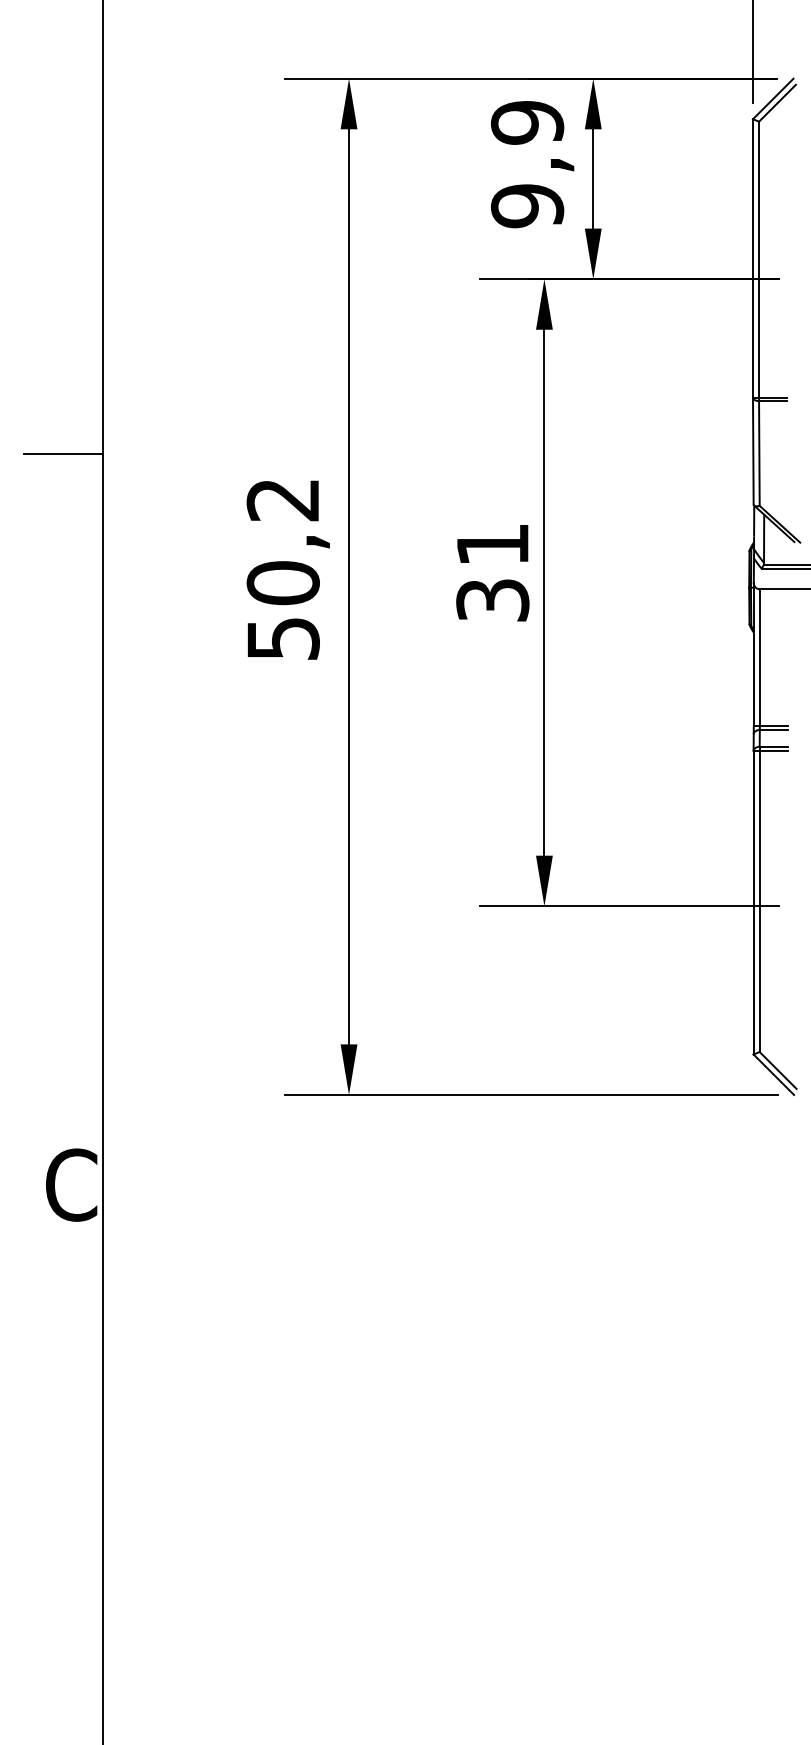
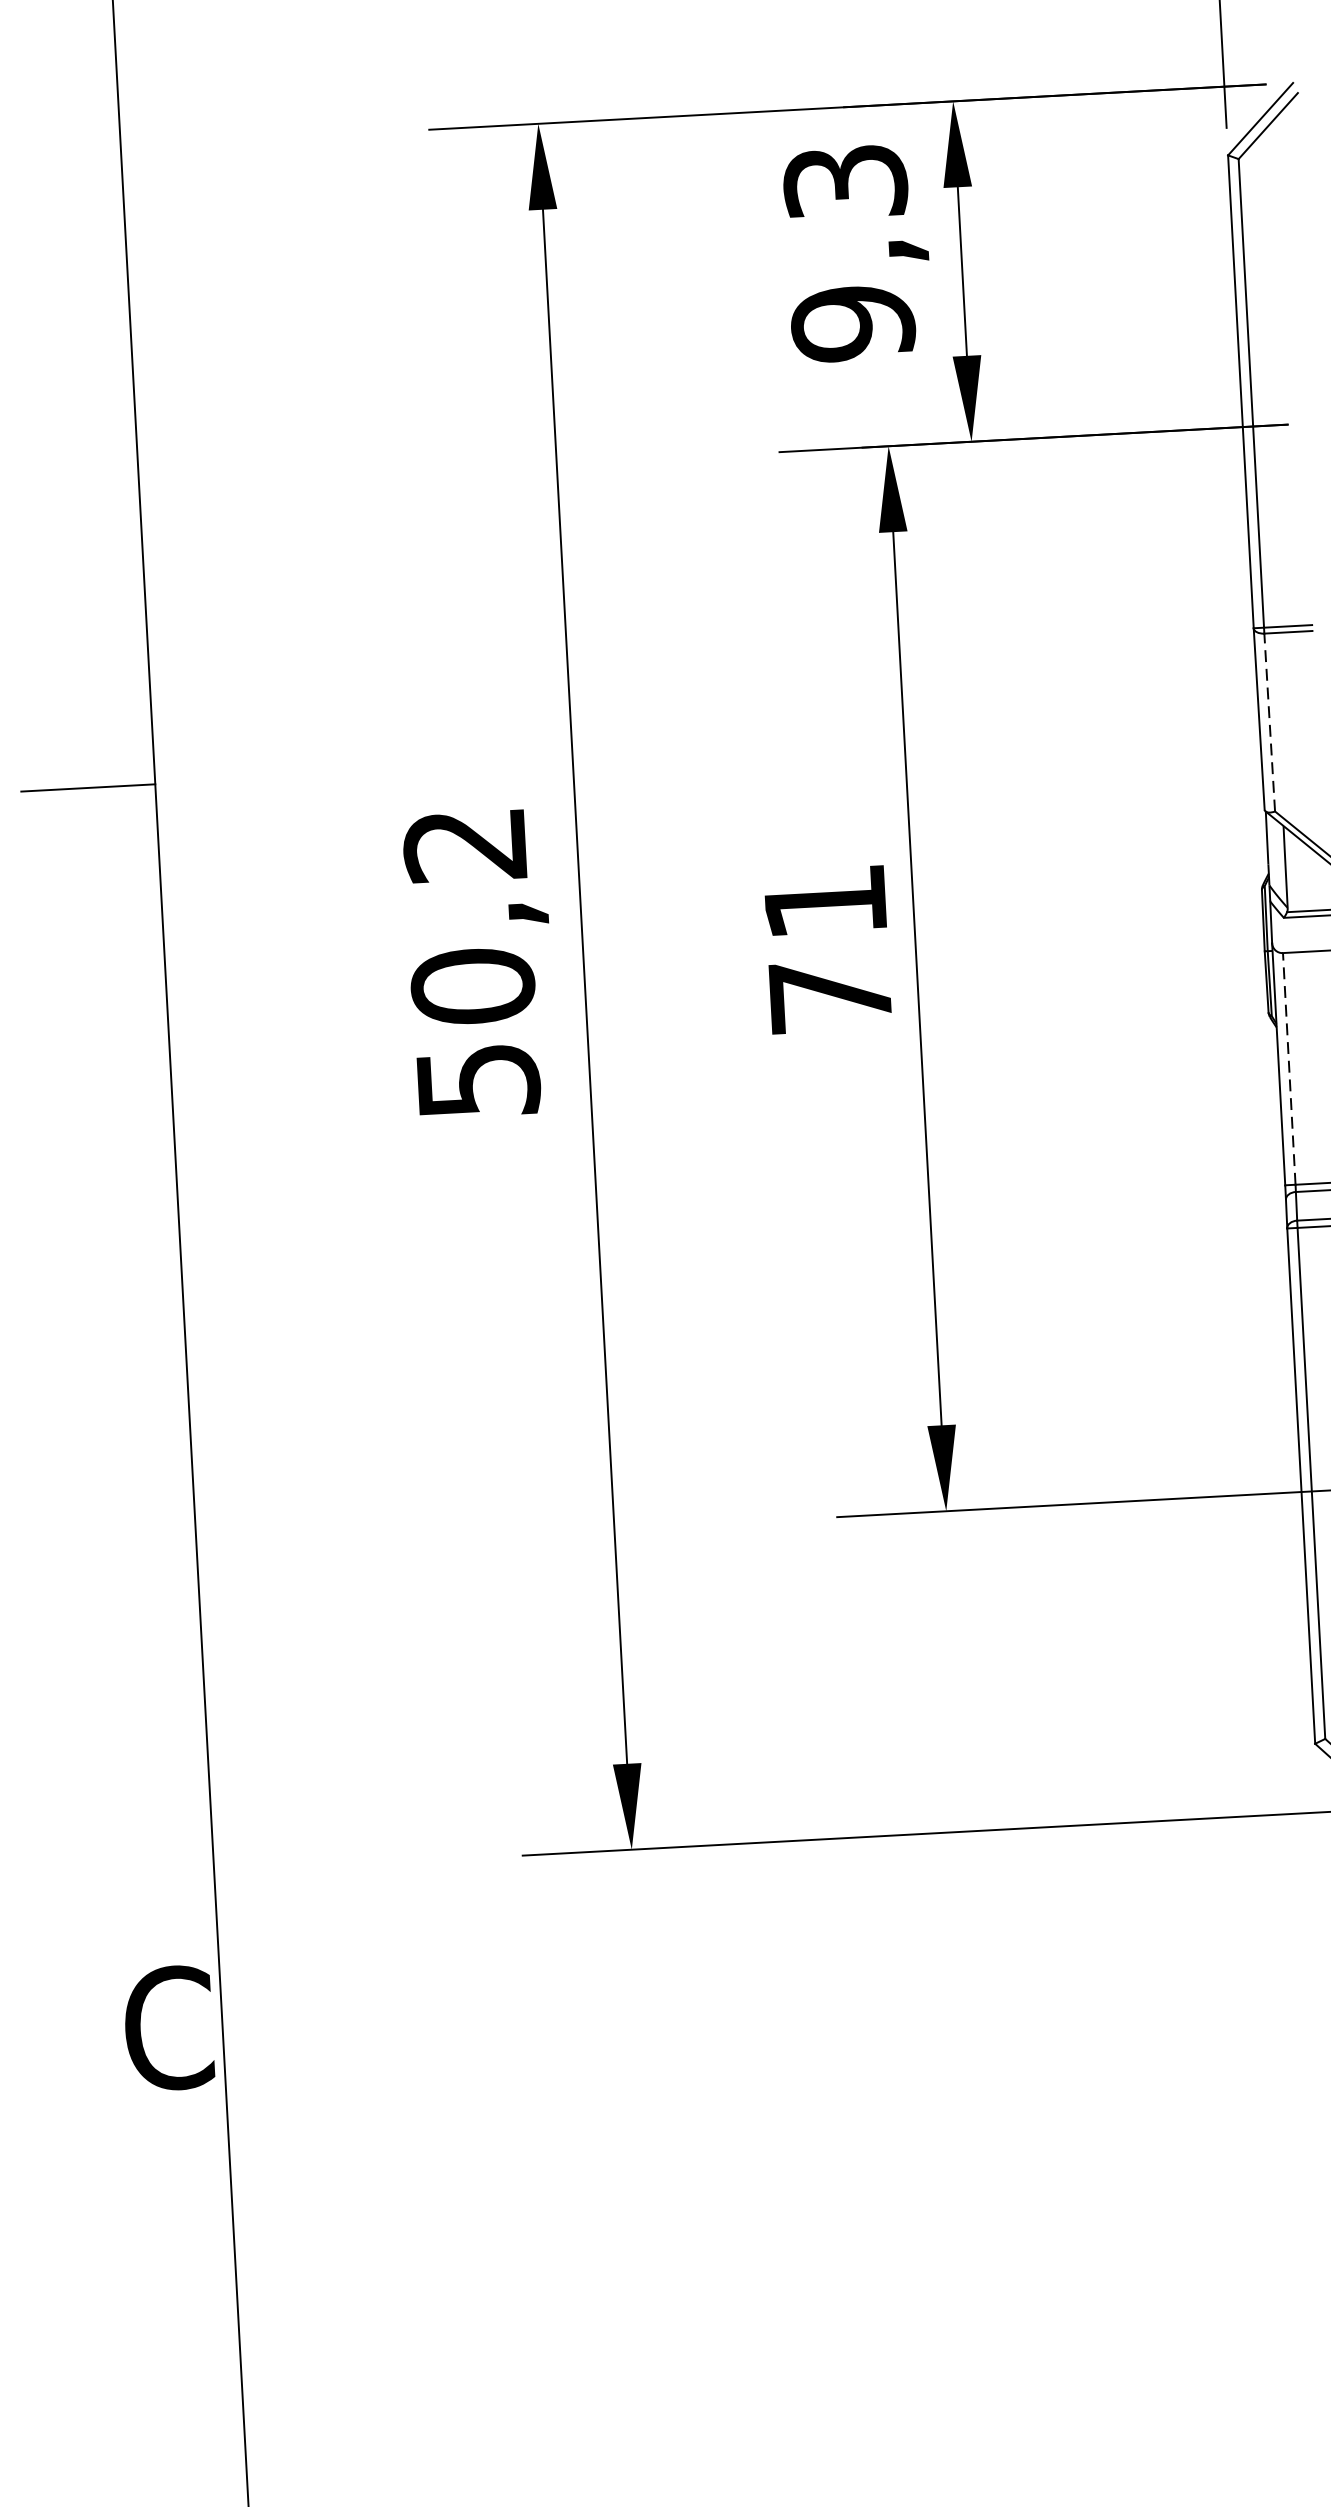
text: (527, 122) -> (845, 181), 9,9 -> 9,3
line: (759, 453) -> (1269, 722), solid -> dashed
text: (492, 600) -> (829, 996), 31 -> 71
line: (759, 656) -> (1288, 1067), solid -> dashed

